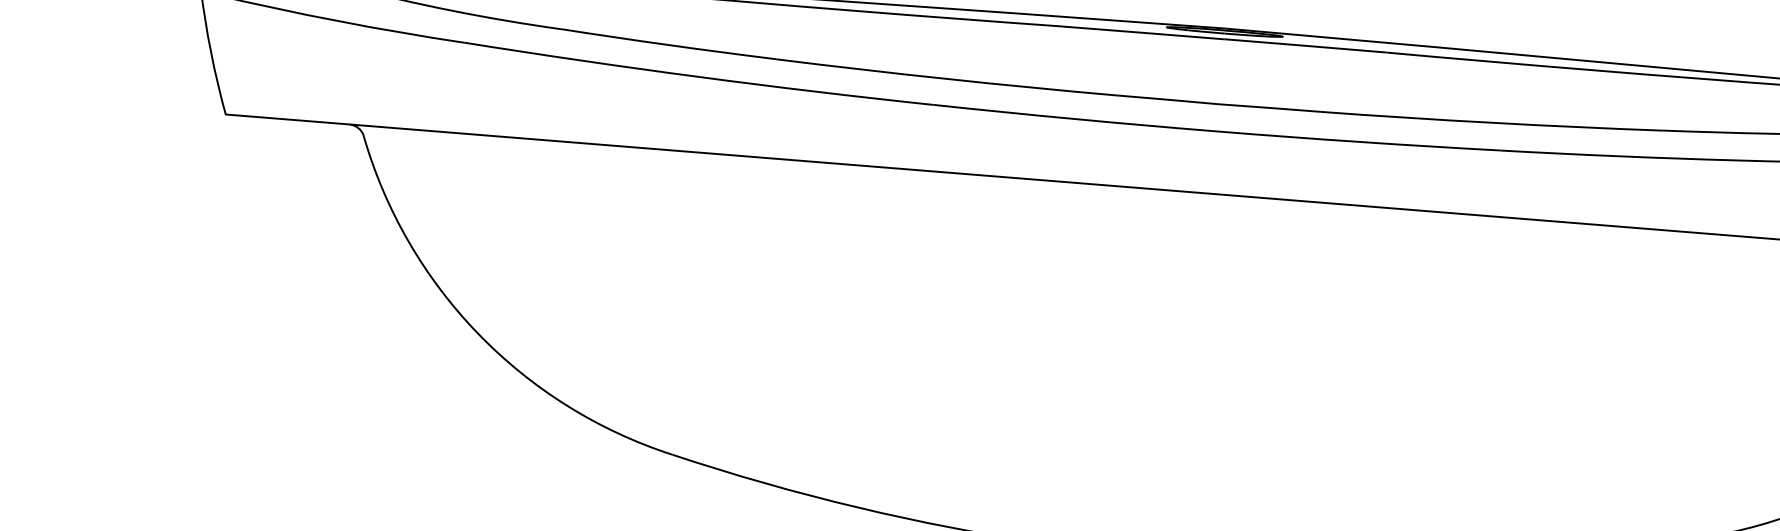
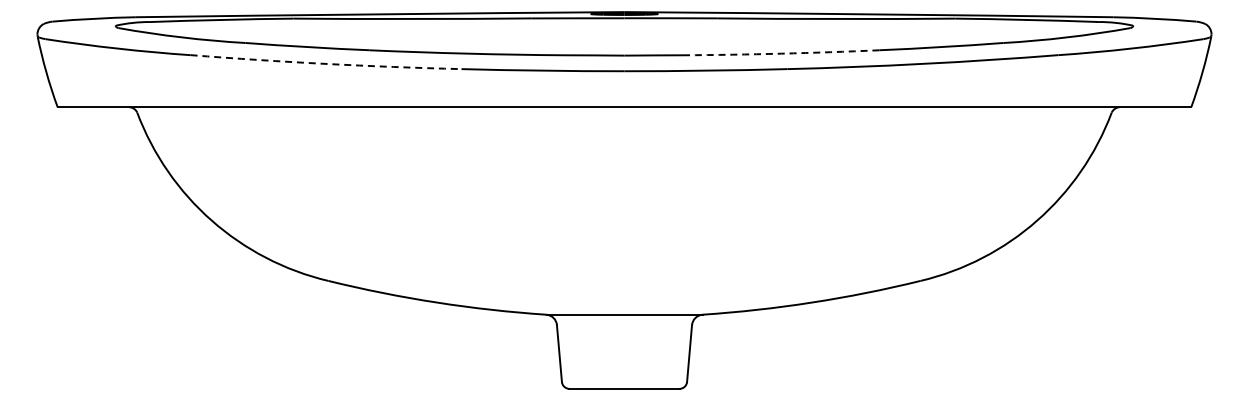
arc: (697, 76) -> (325, 63), solid -> dashed
arc: (1492, 122) -> (781, 53), solid -> dashed

